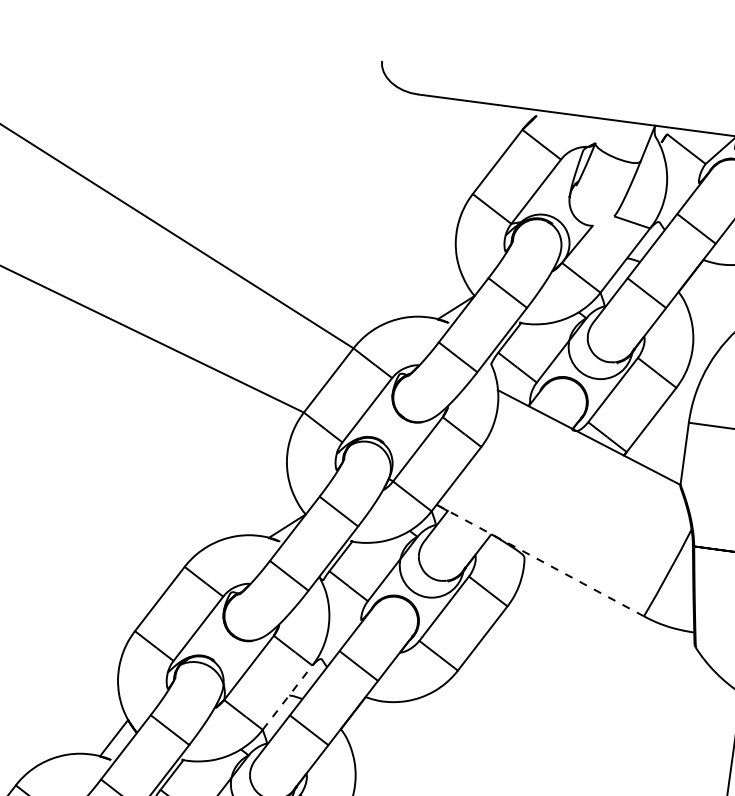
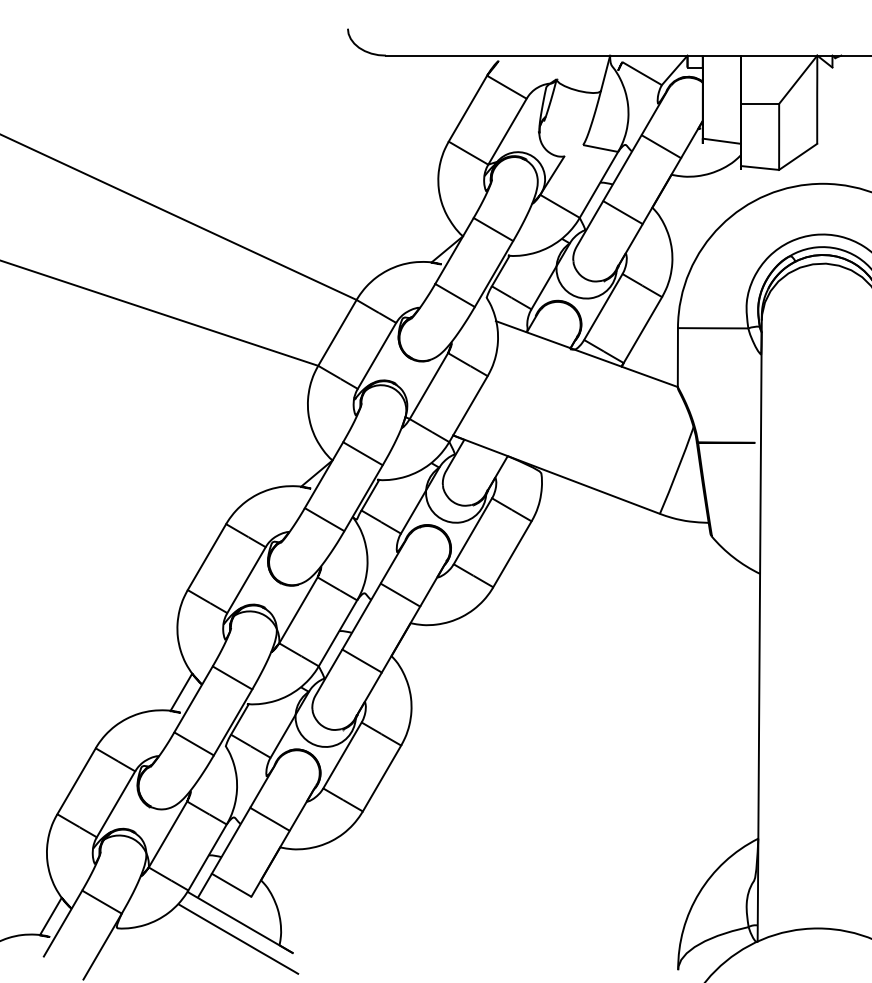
line: (540, 560) -> (556, 474), dashed -> solid
line: (288, 696) -> (338, 632), dashed -> solid

